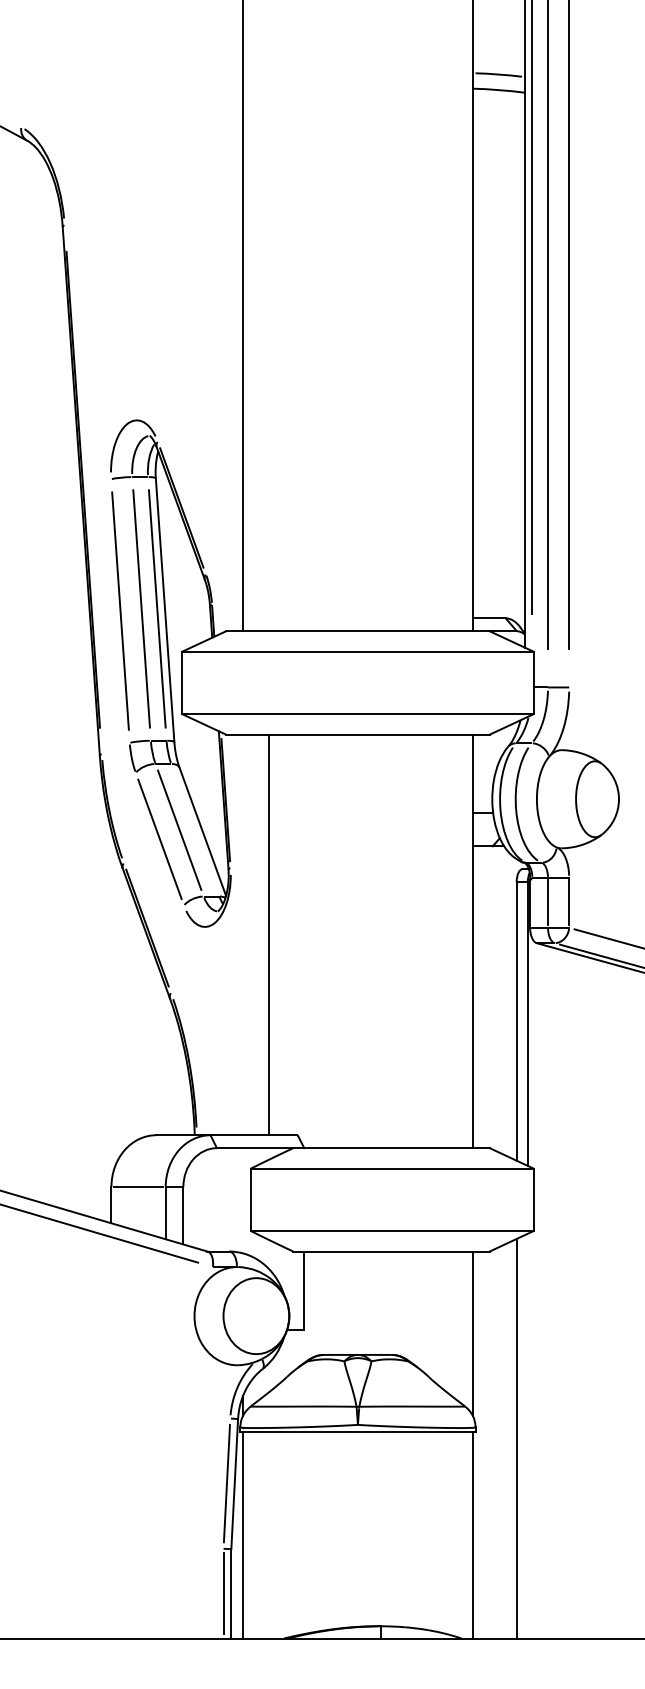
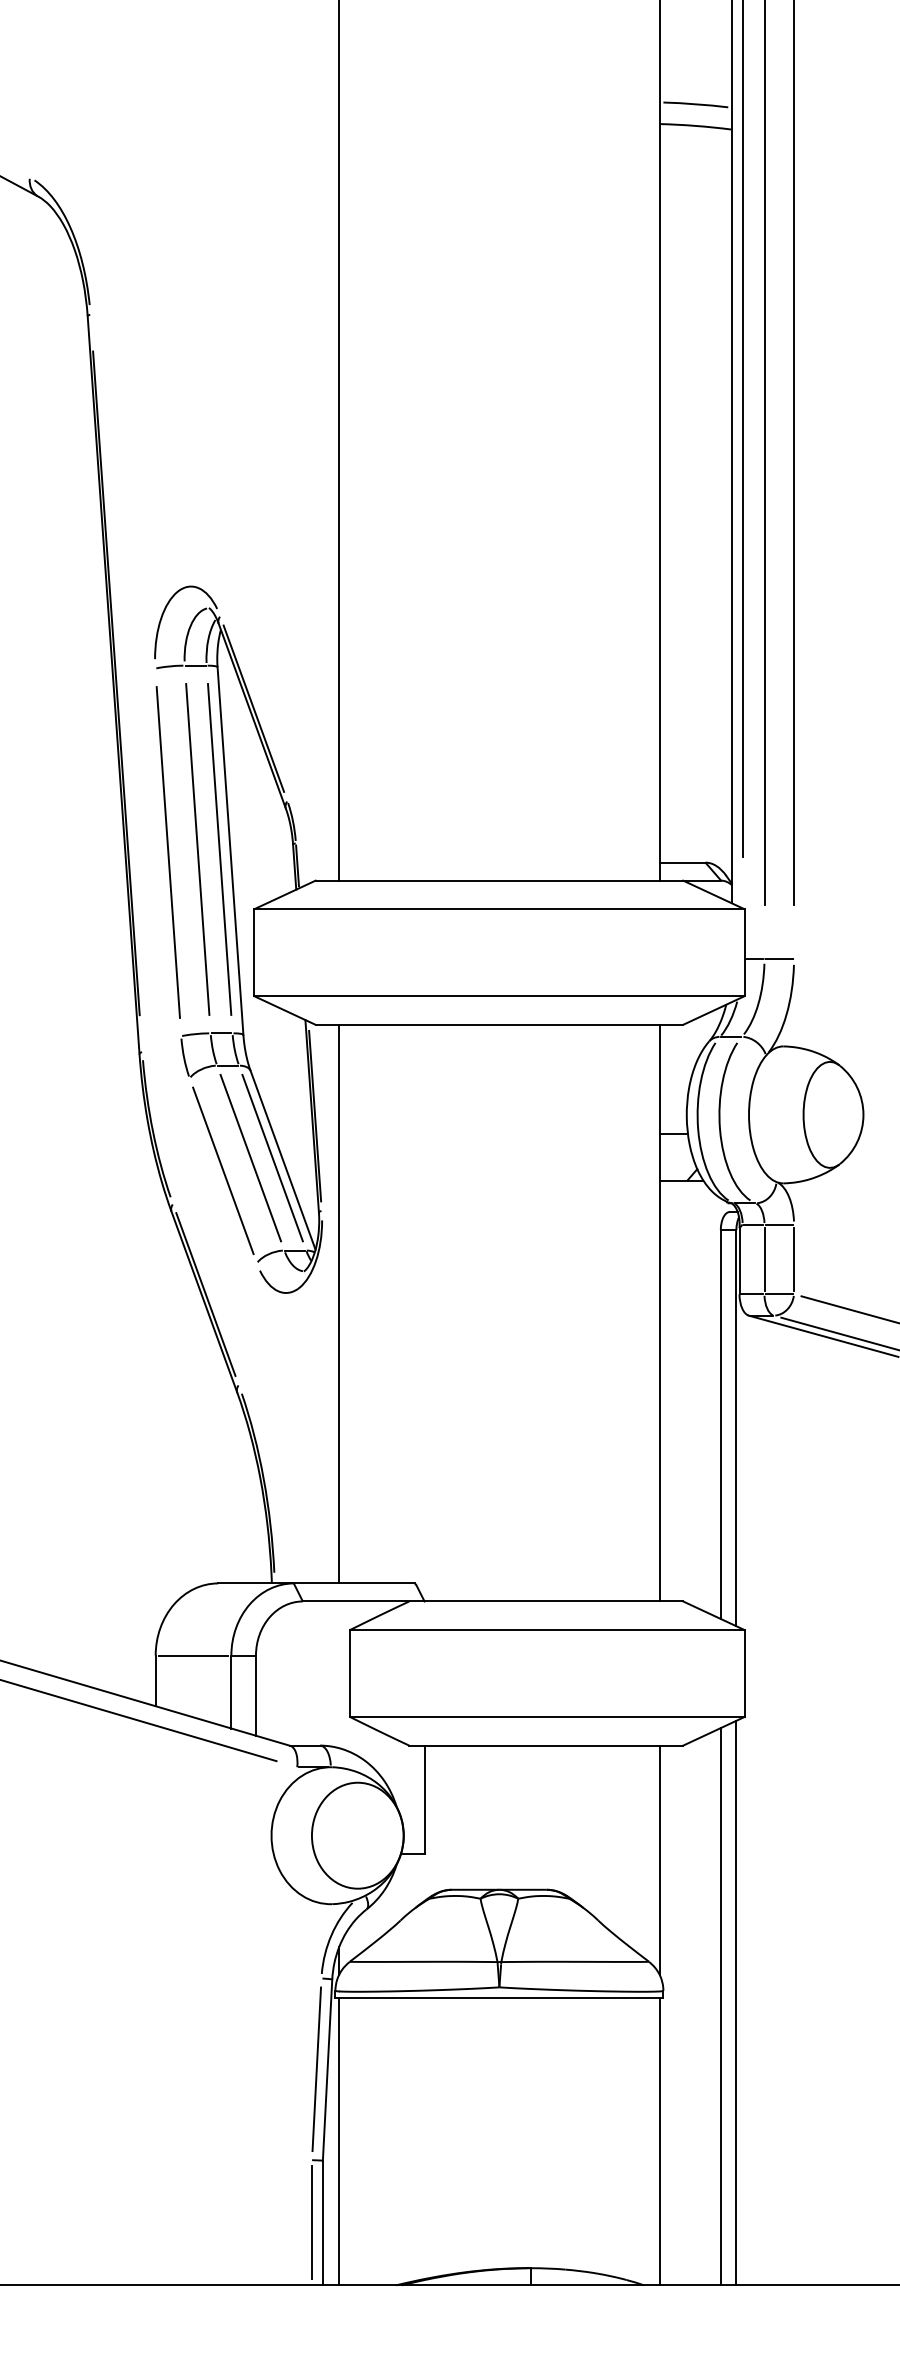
line: (195, 829) -> (272, 1157), added
line: (269, 934) -> (339, 1303), moved
line: (527, 1435) -> (736, 2002), added

